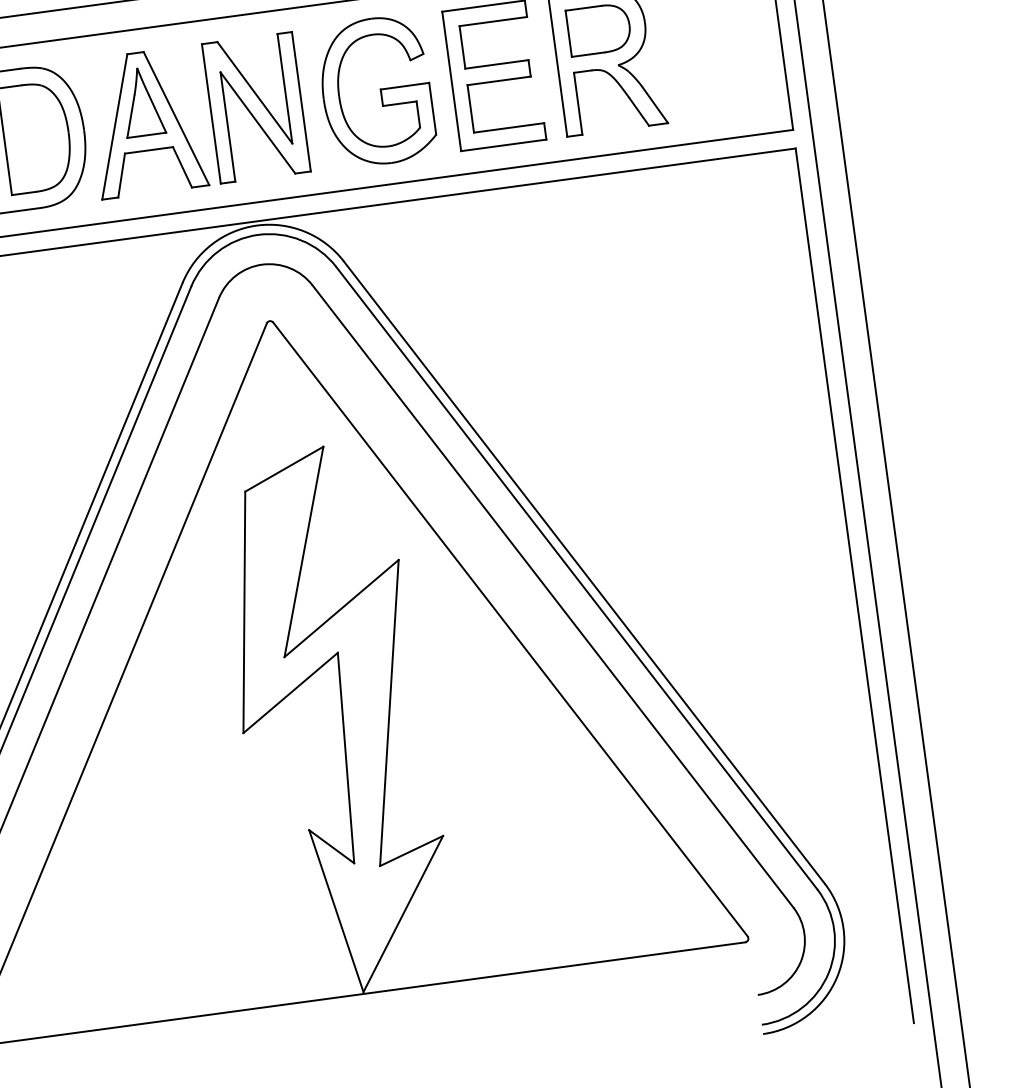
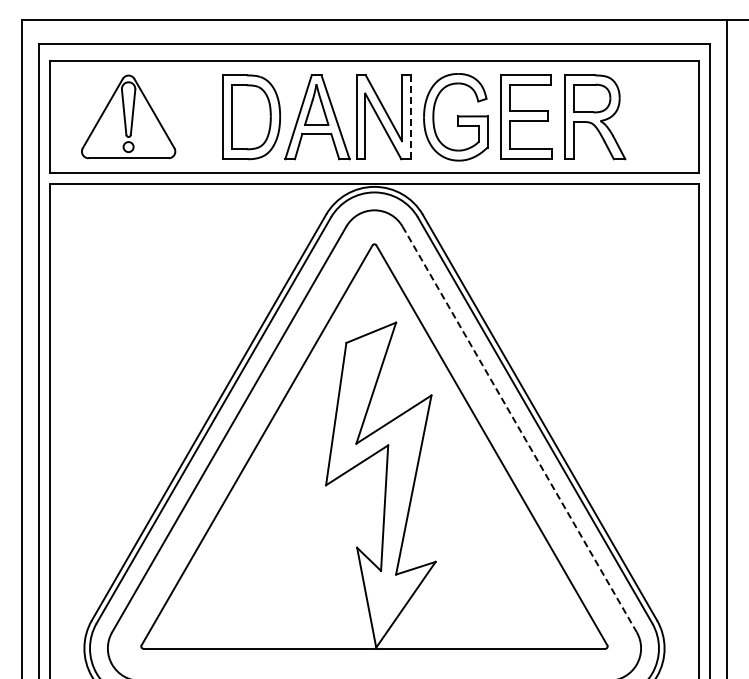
line: (301, 102) -> (410, 117), solid -> dashed
line: (552, 596) -> (519, 429), solid -> dashed

